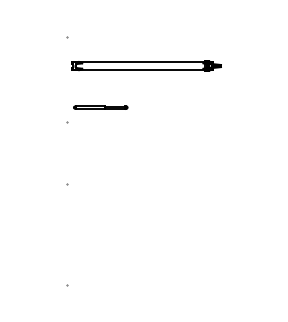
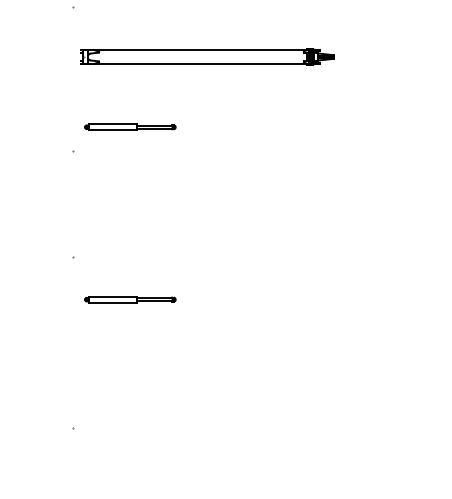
line: (100, 208) -> (129, 297), added

